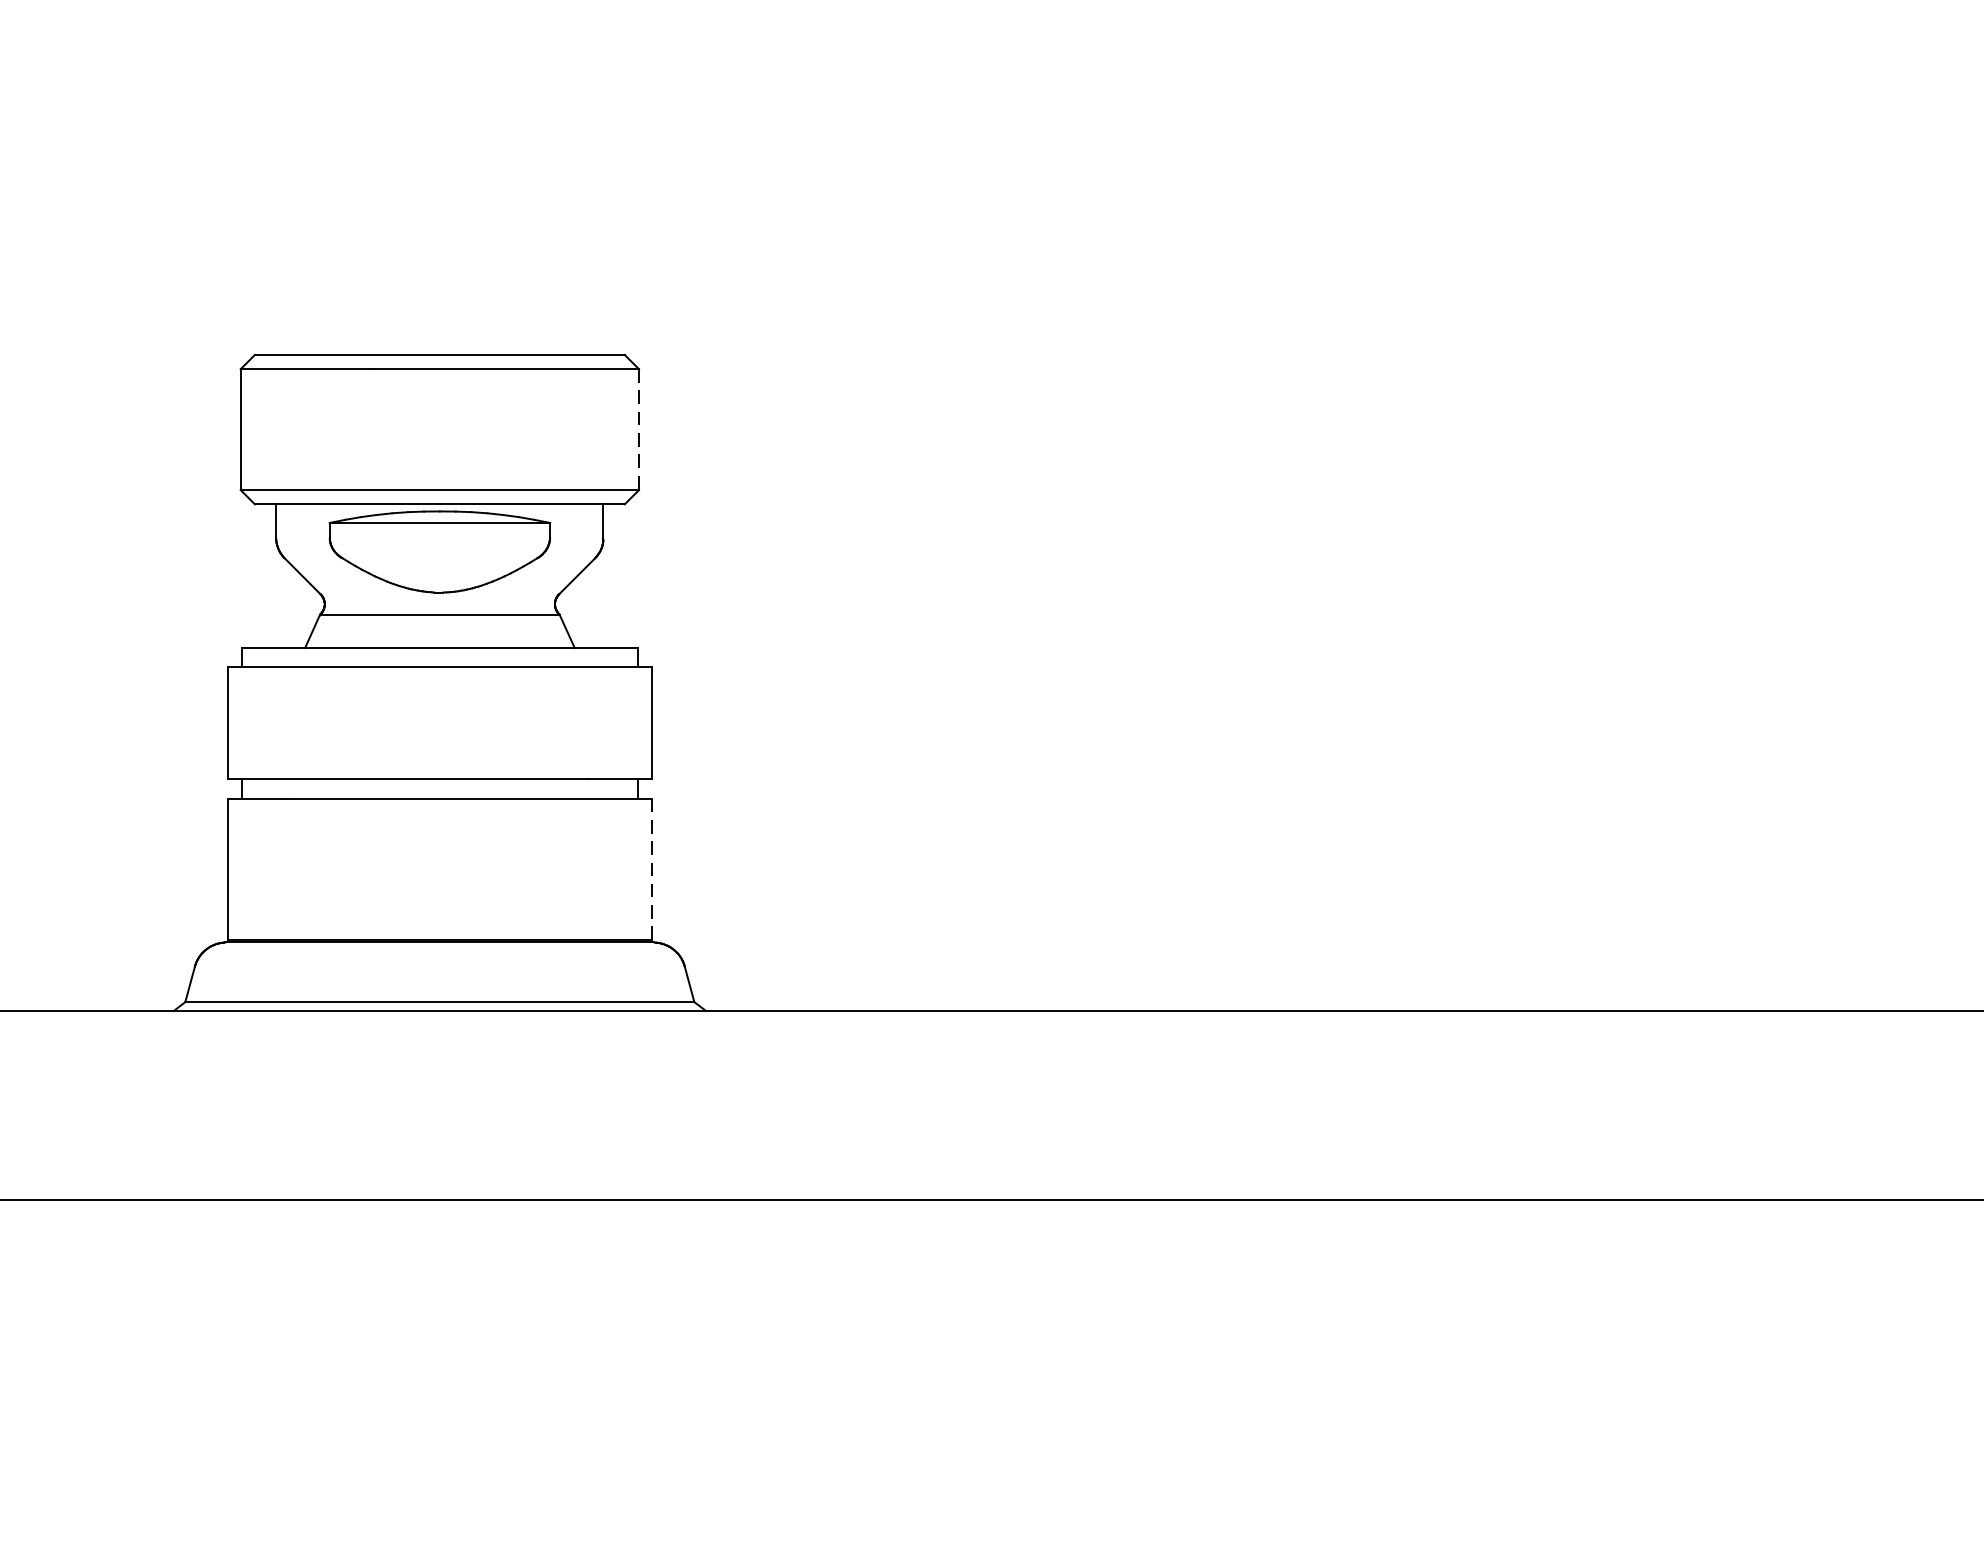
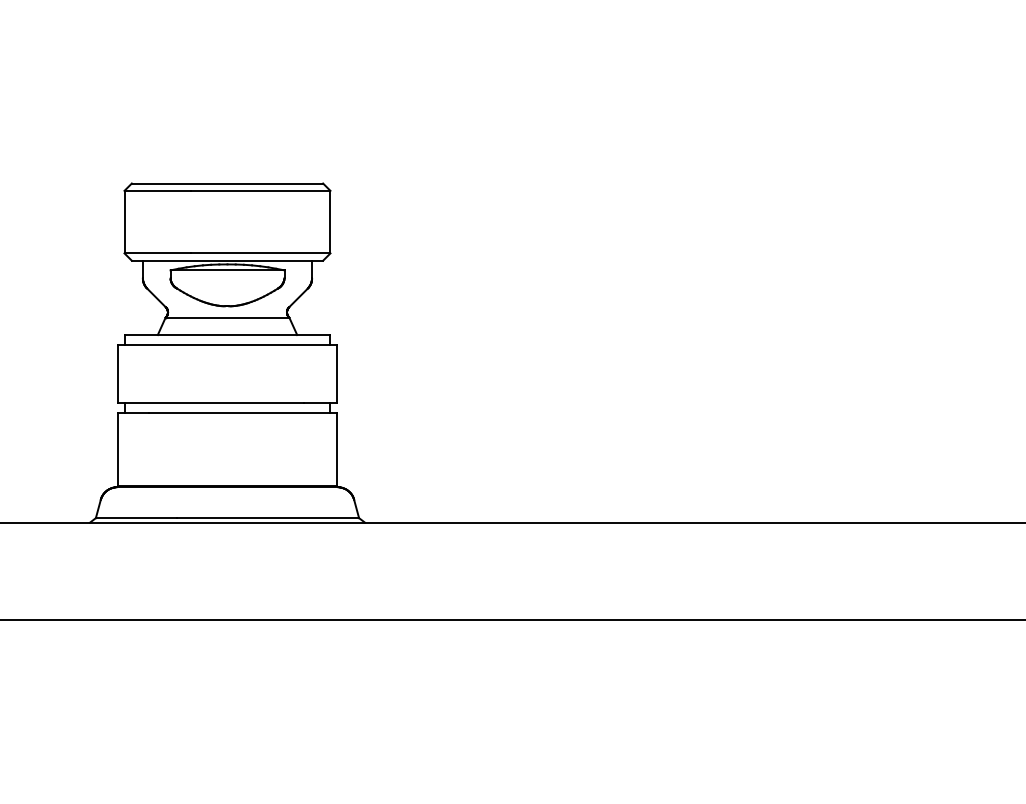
line: (639, 430) -> (330, 222), dashed -> solid
line: (652, 869) -> (337, 449), dashed -> solid

